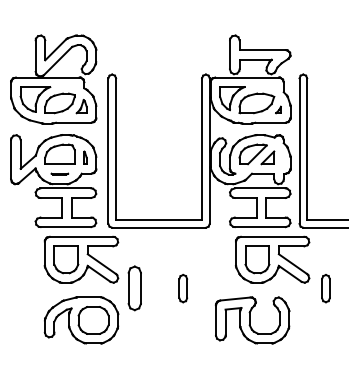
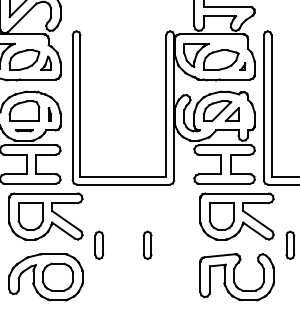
part: (134, 288) -> (98, 245), size x0.62
part: (252, 320) -> (236, 277), moved

